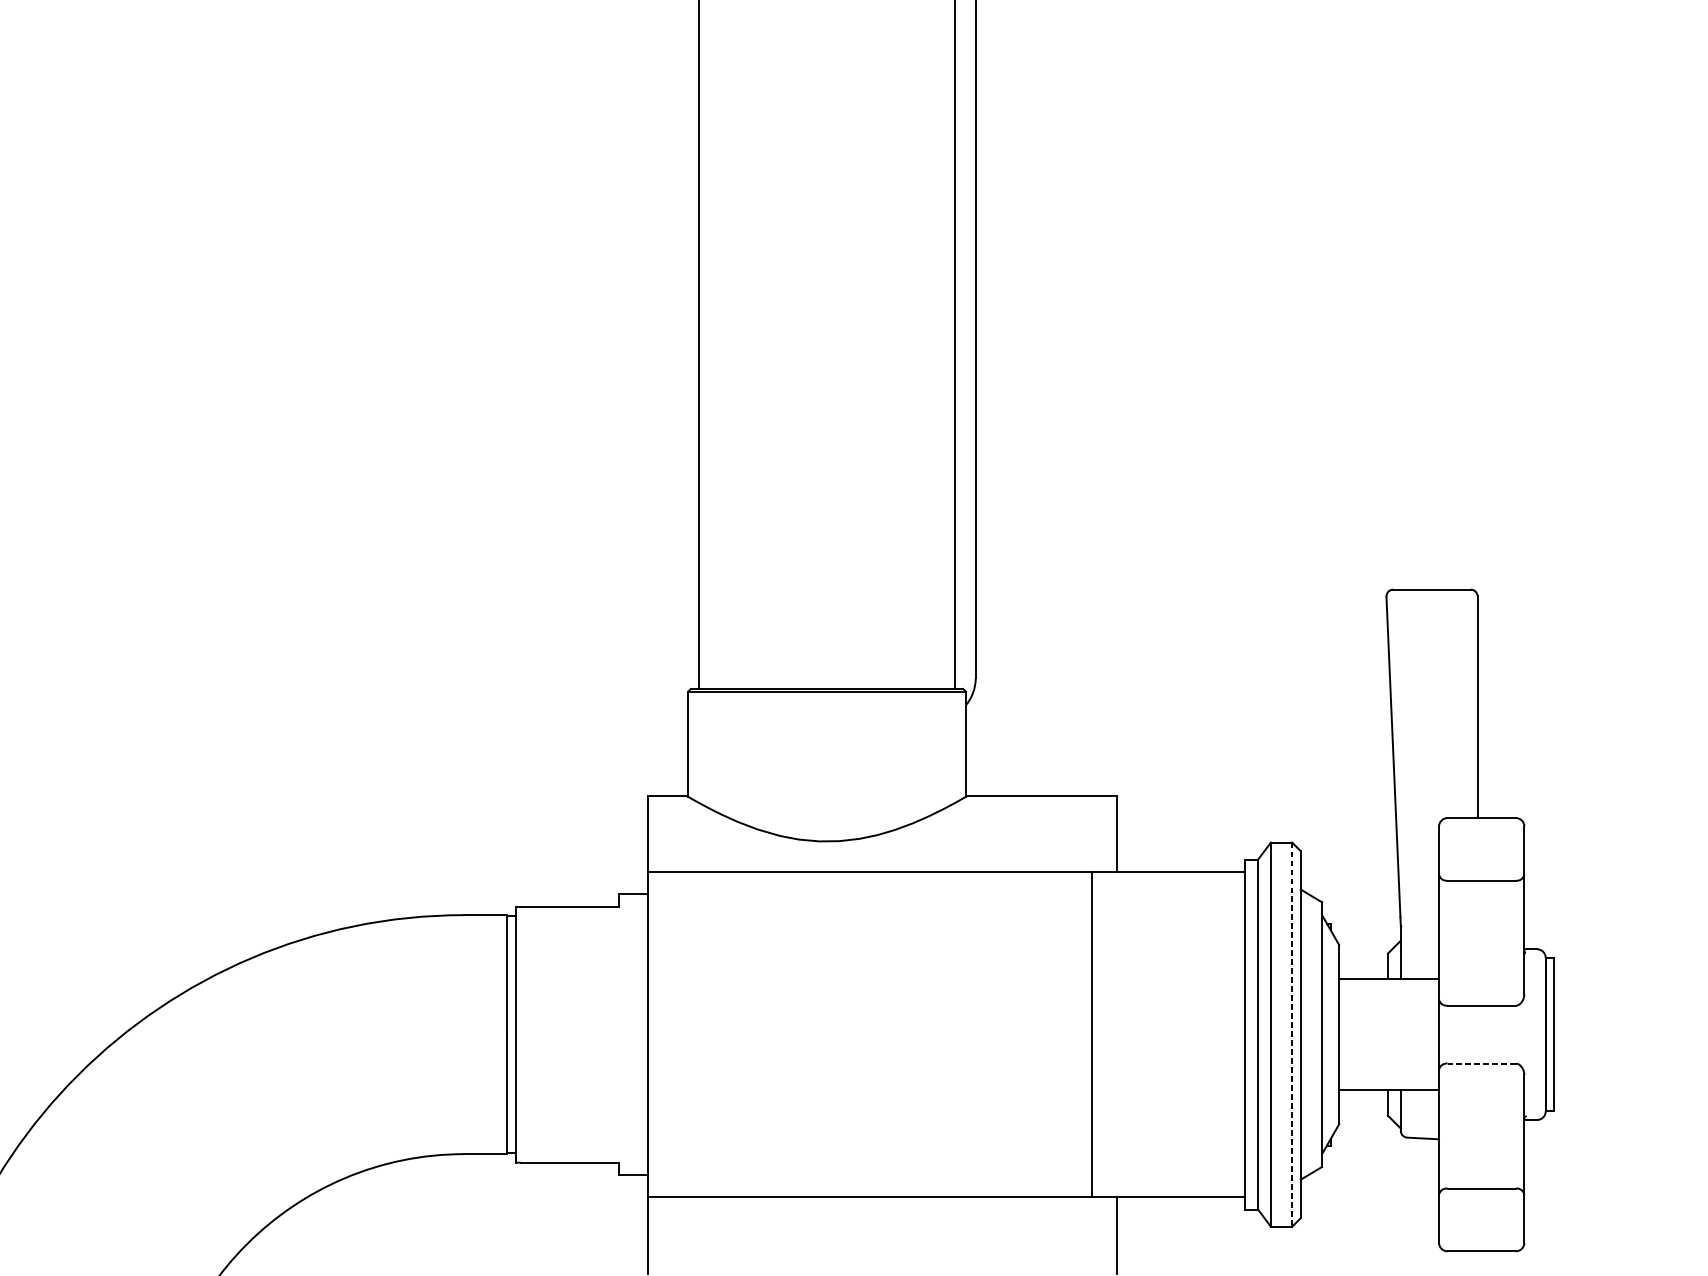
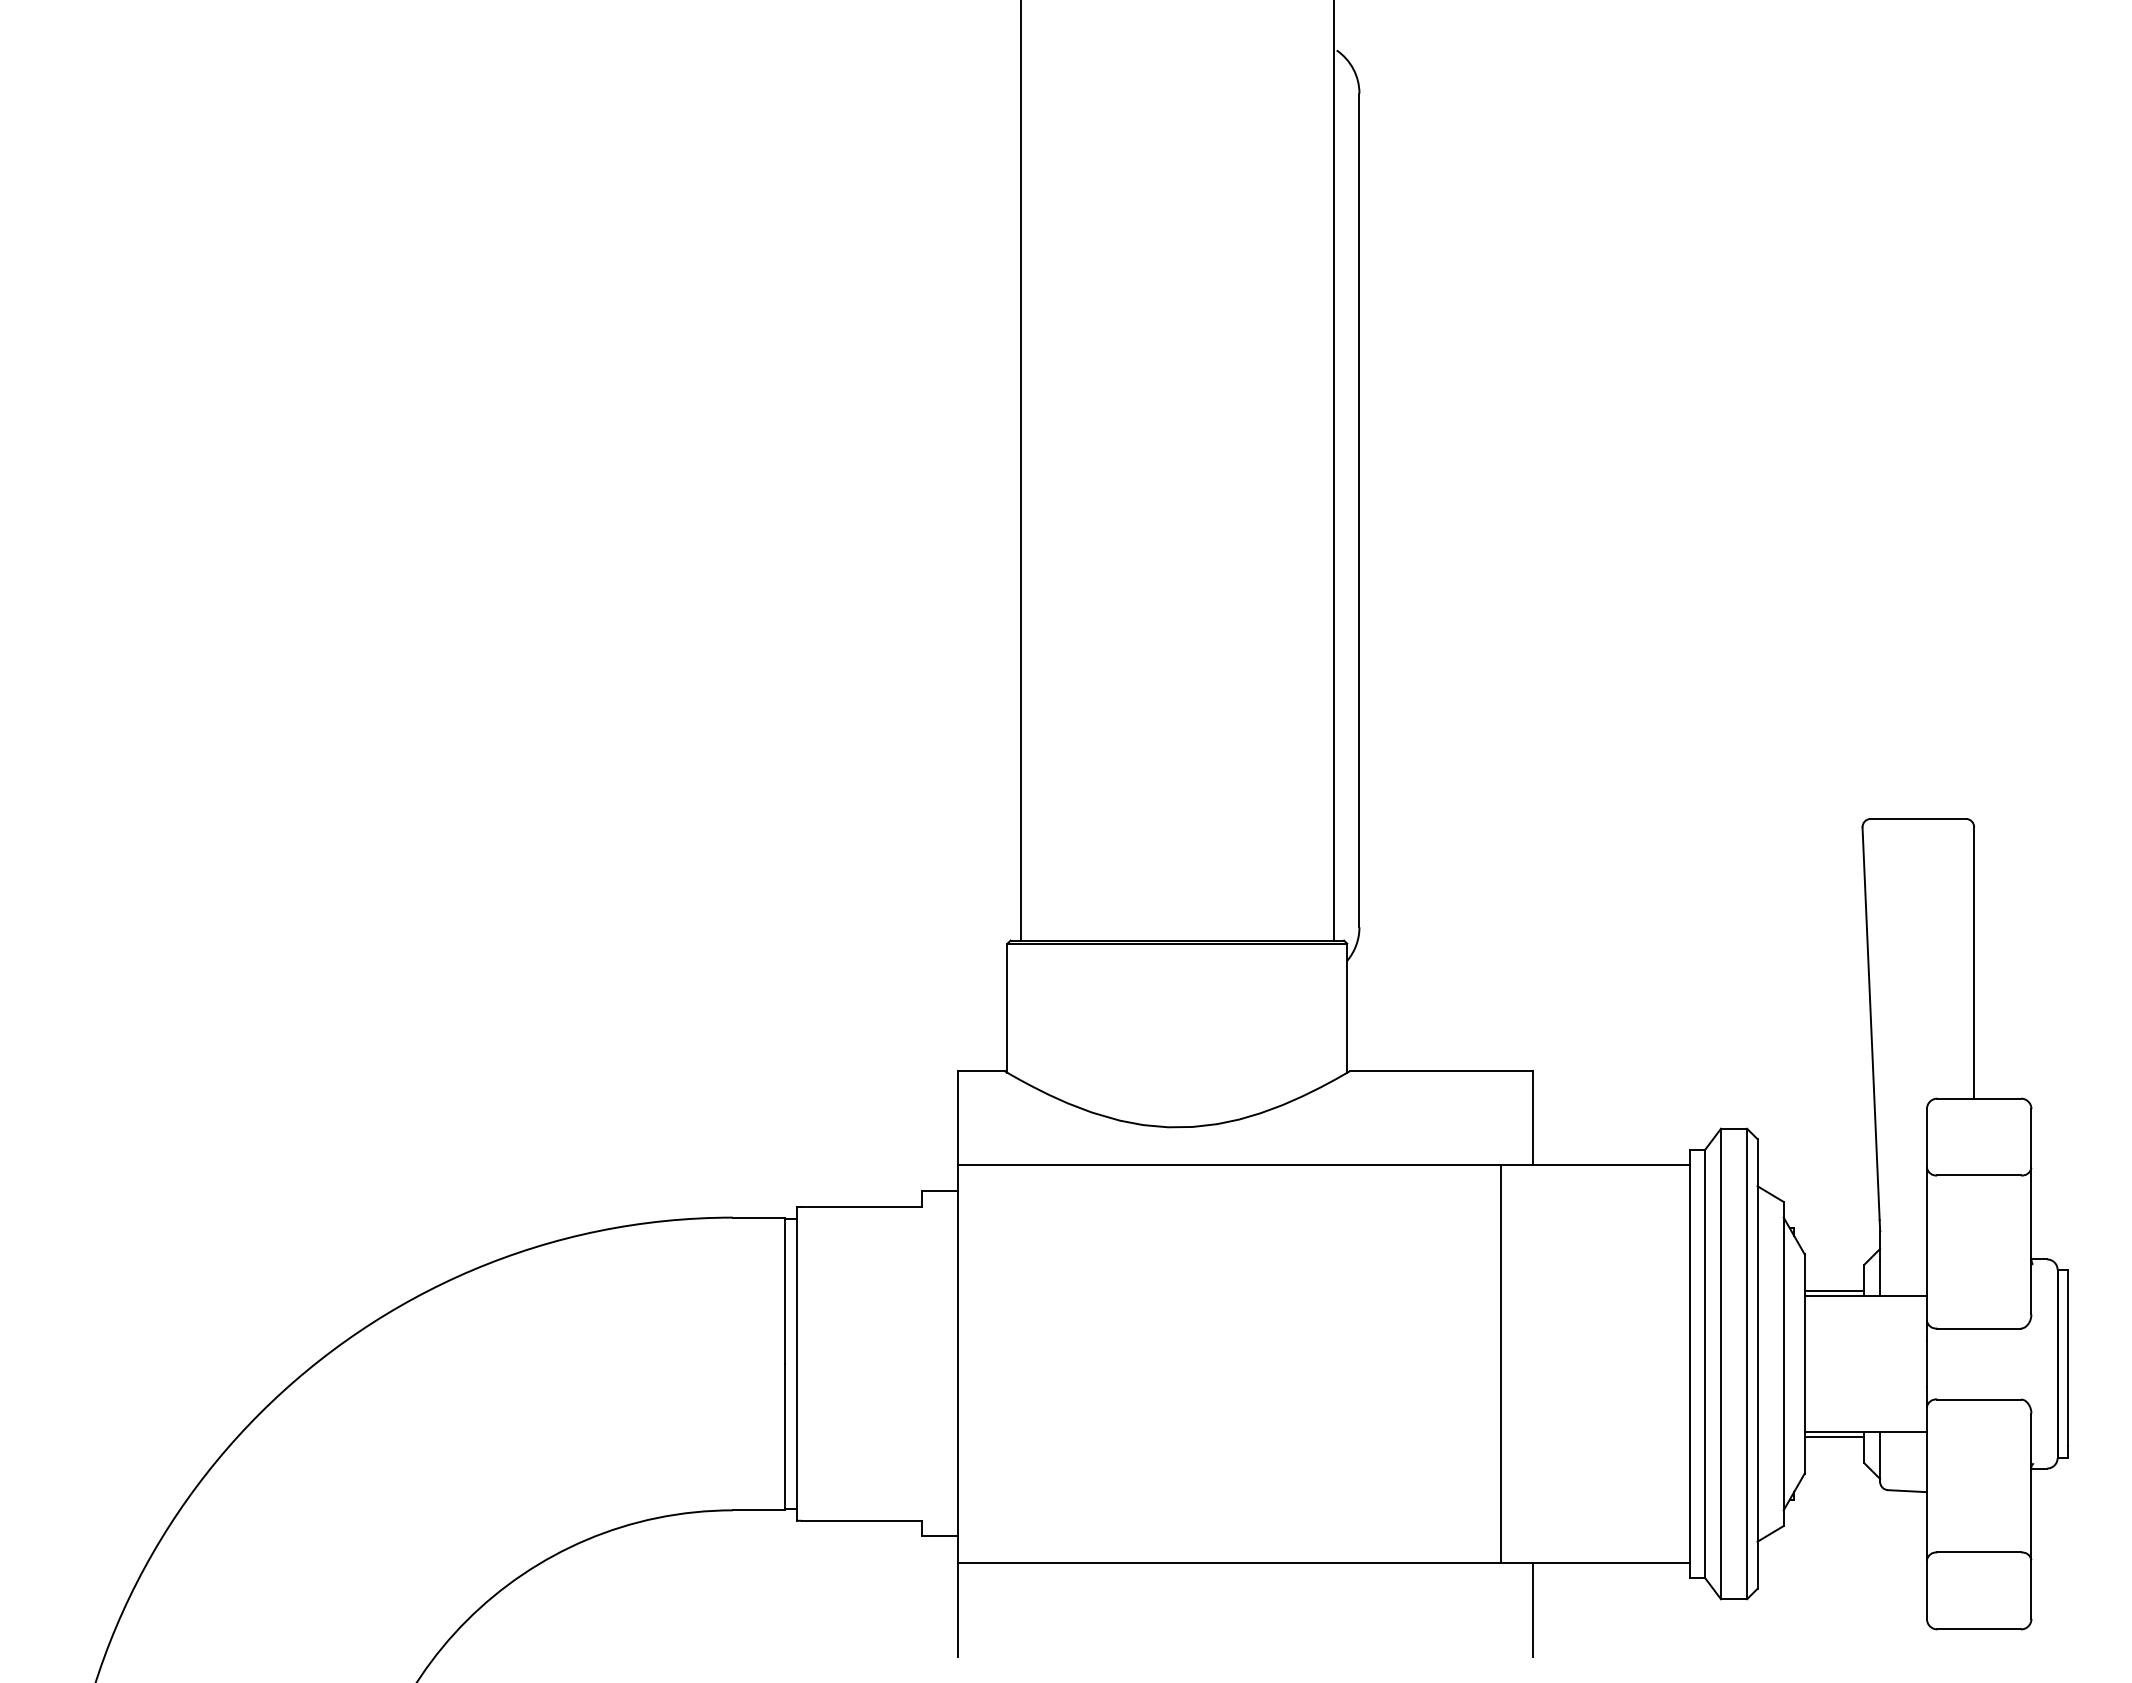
line: (1363, 974) -> (1834, 1290), added
line: (1292, 1035) -> (1747, 1364), dashed -> solid
line: (1481, 1063) -> (1979, 1399), dashed -> solid
line: (1363, 1094) -> (1834, 1437), added

